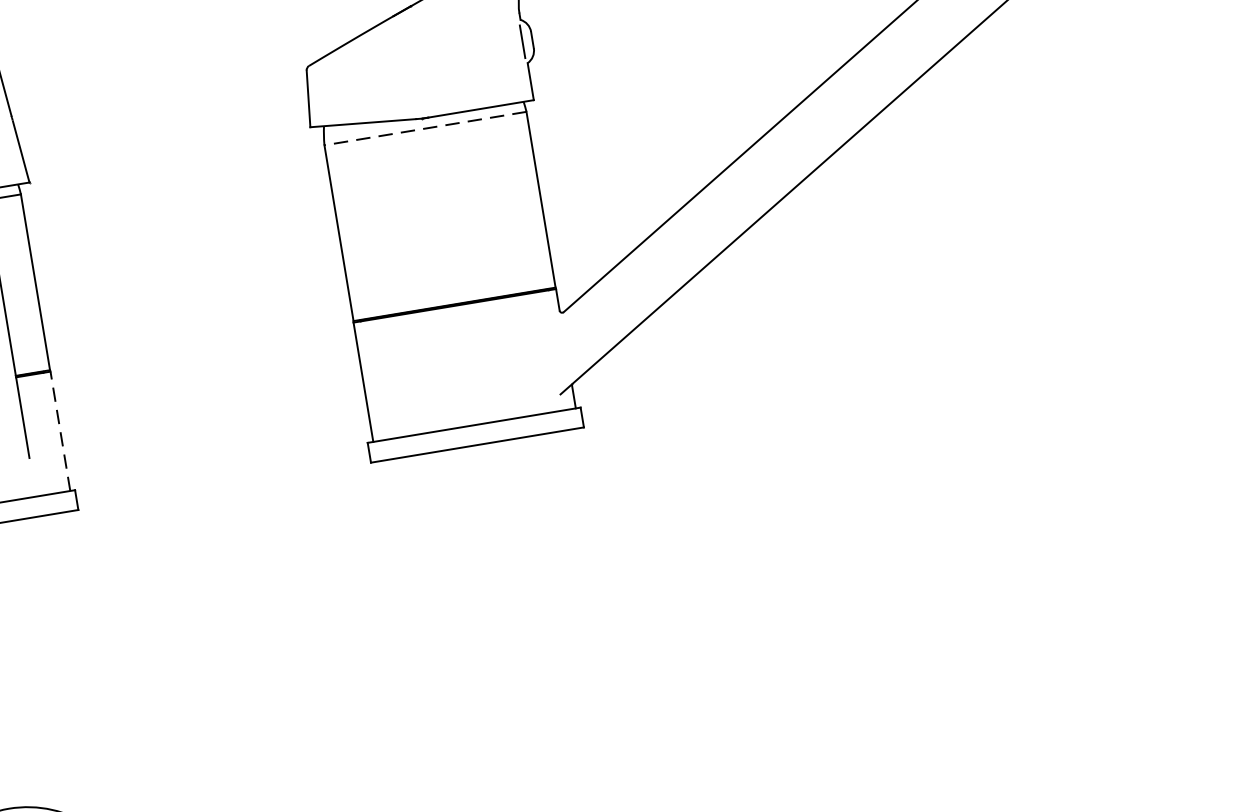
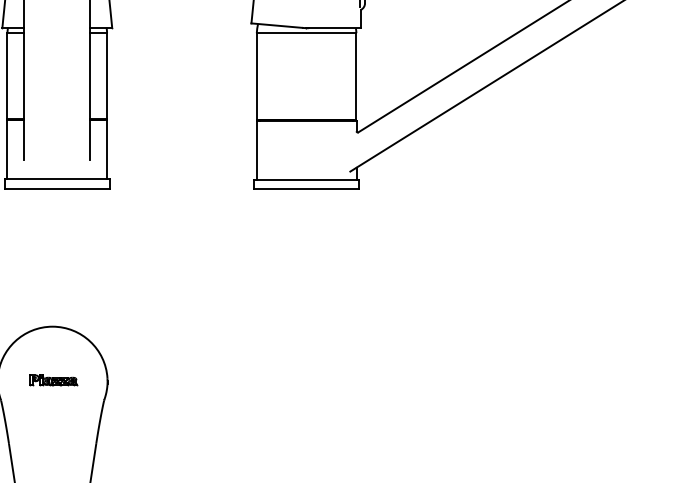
line: (425, 129) -> (306, 33), dashed -> solid
line: (60, 431) -> (107, 149), dashed -> solid

